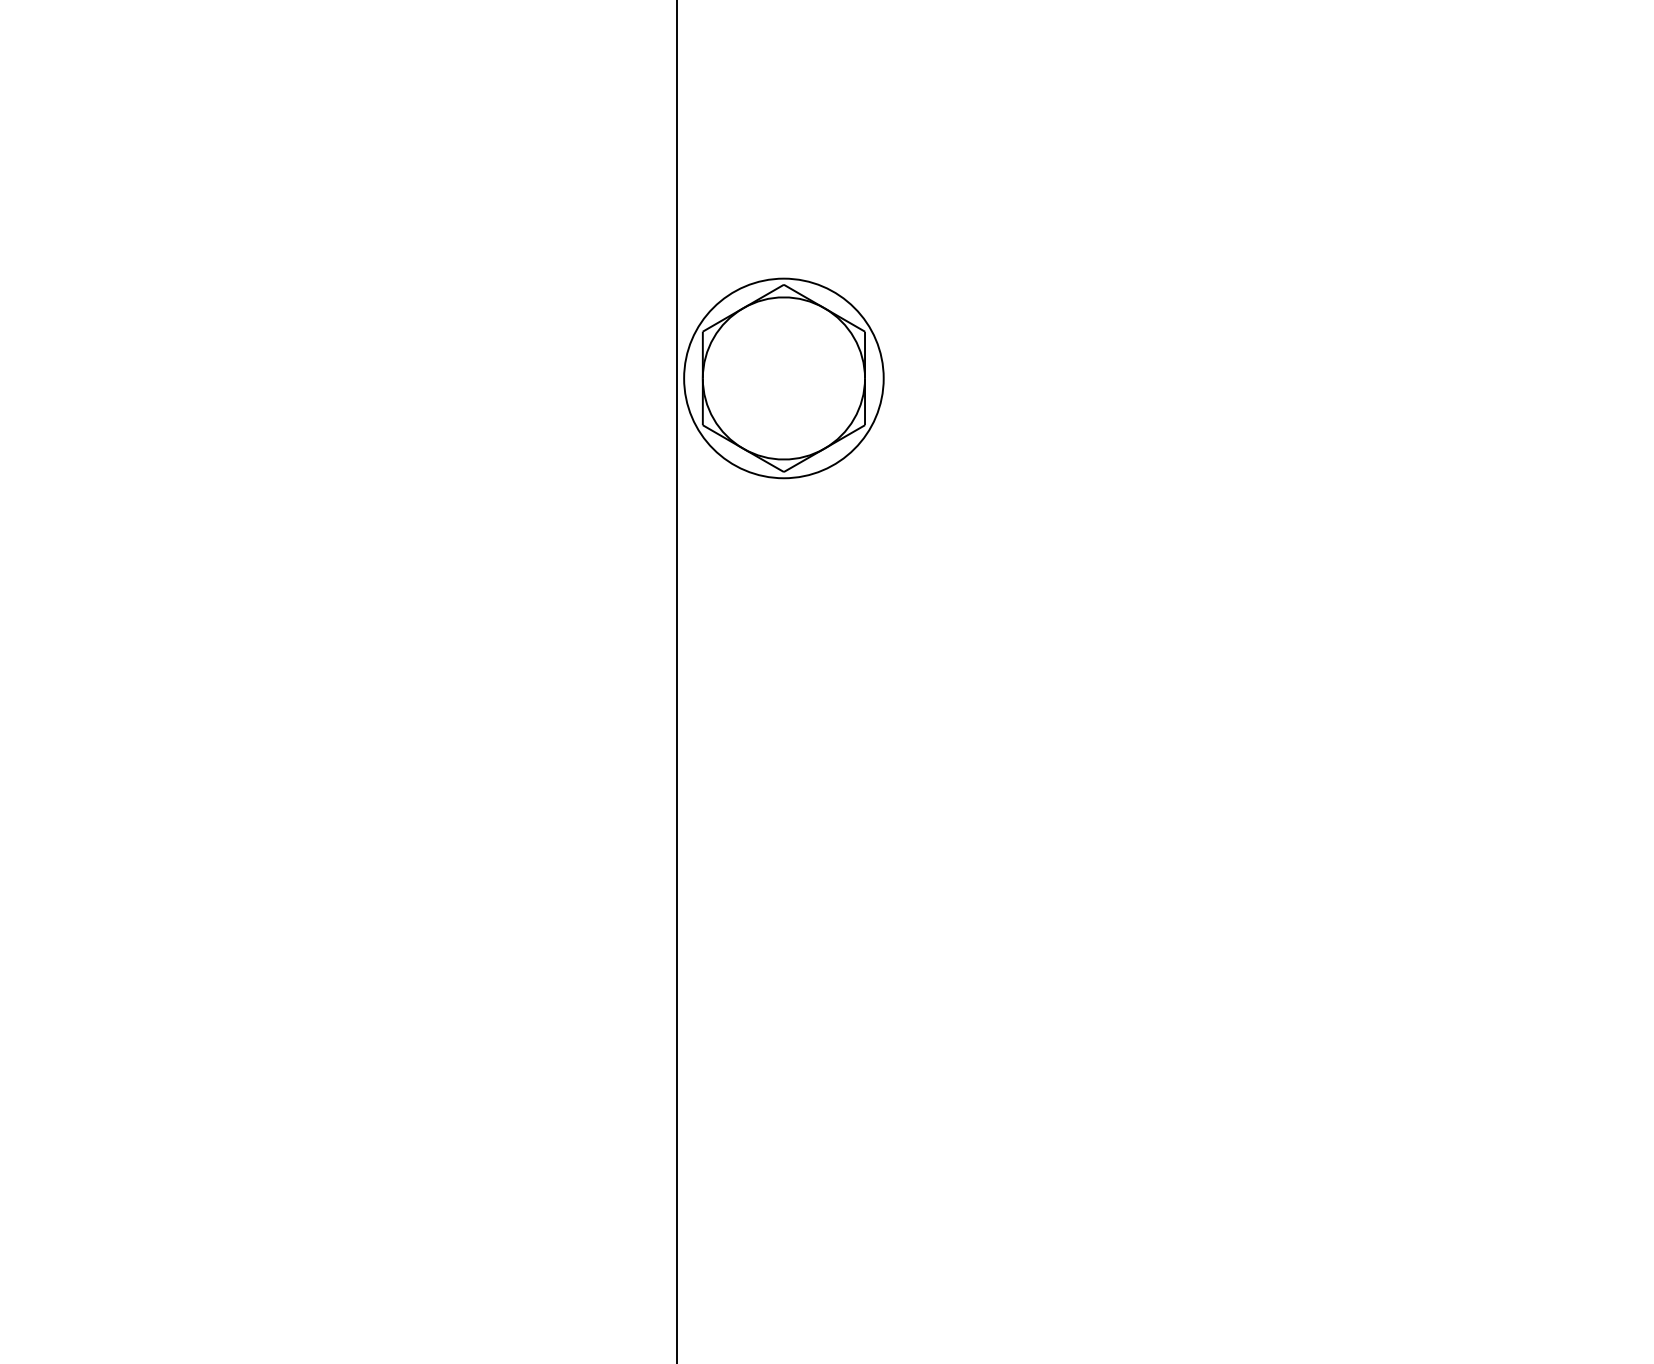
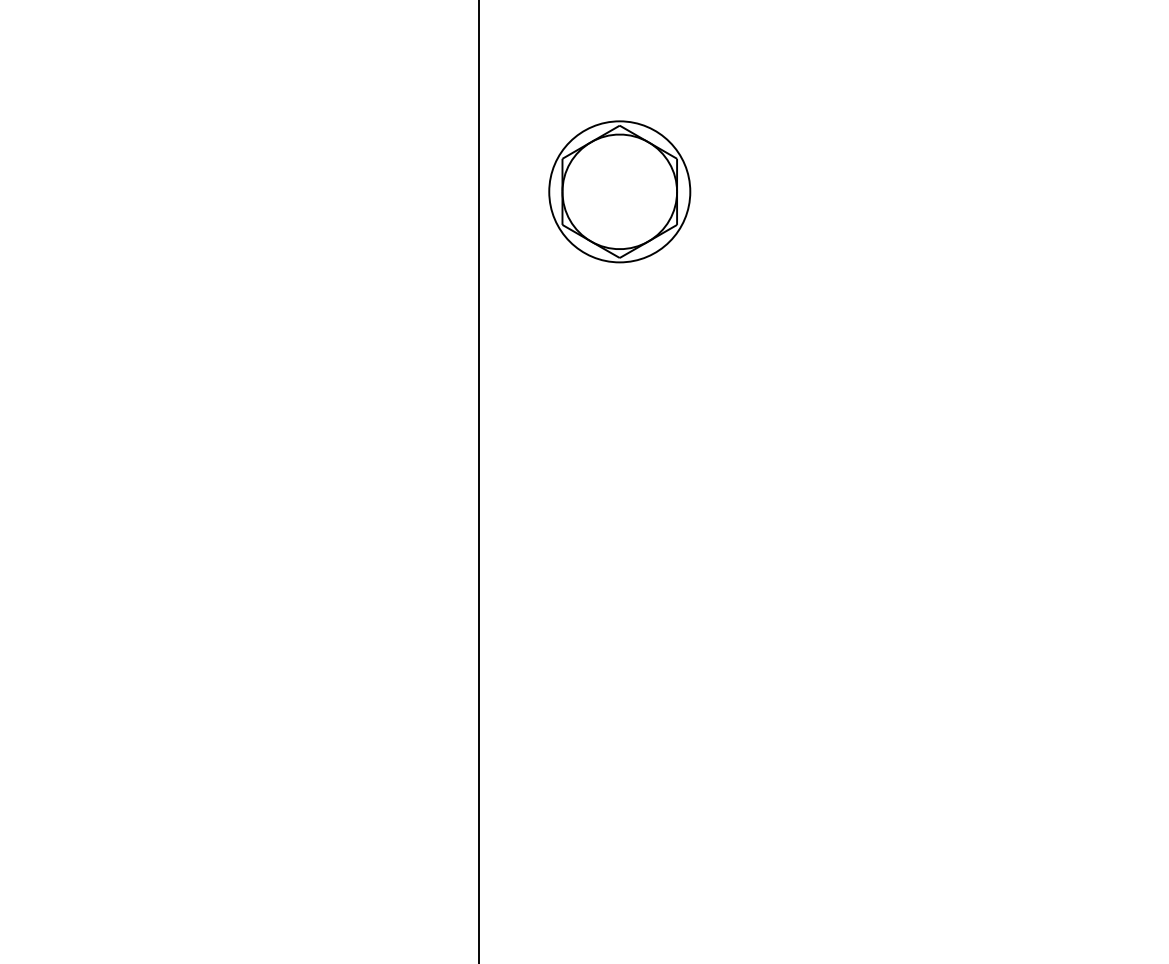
part: (783, 378) -> (619, 191), moved

